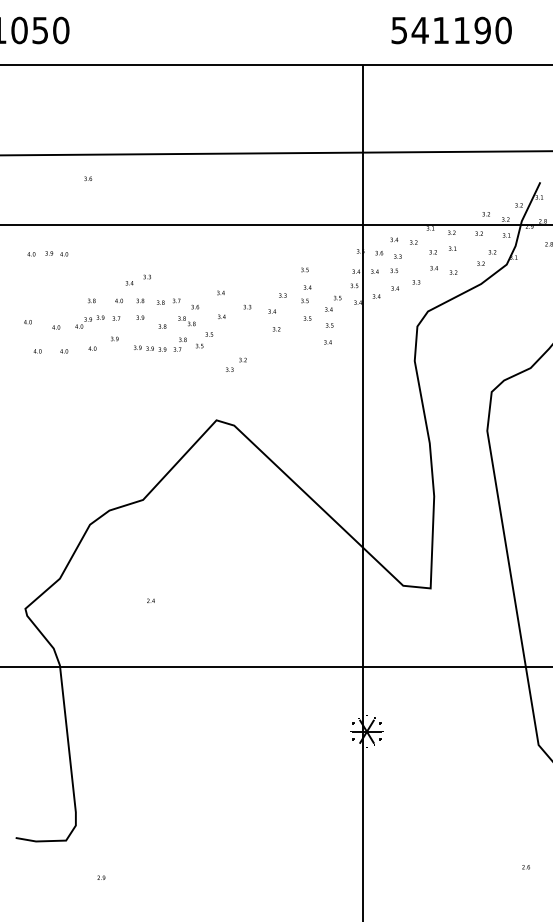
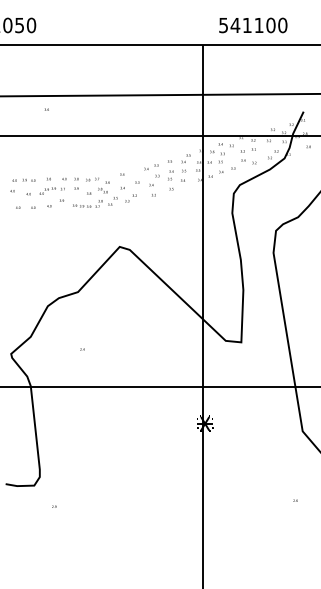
text: (481, 30) -> (270, 25), 541190 -> 541100
text: (47, 252) -> (23, 179), moved
text: (138, 280) -> (151, 167), moved
text: (332, 319) -> (185, 167), moved
text: (235, 365) -> (130, 198), moved

